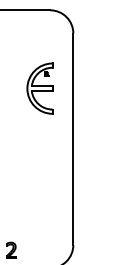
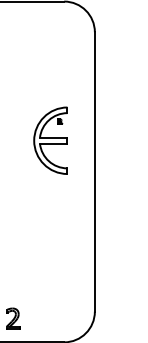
part: (39, 88) -> (50, 140), moved

